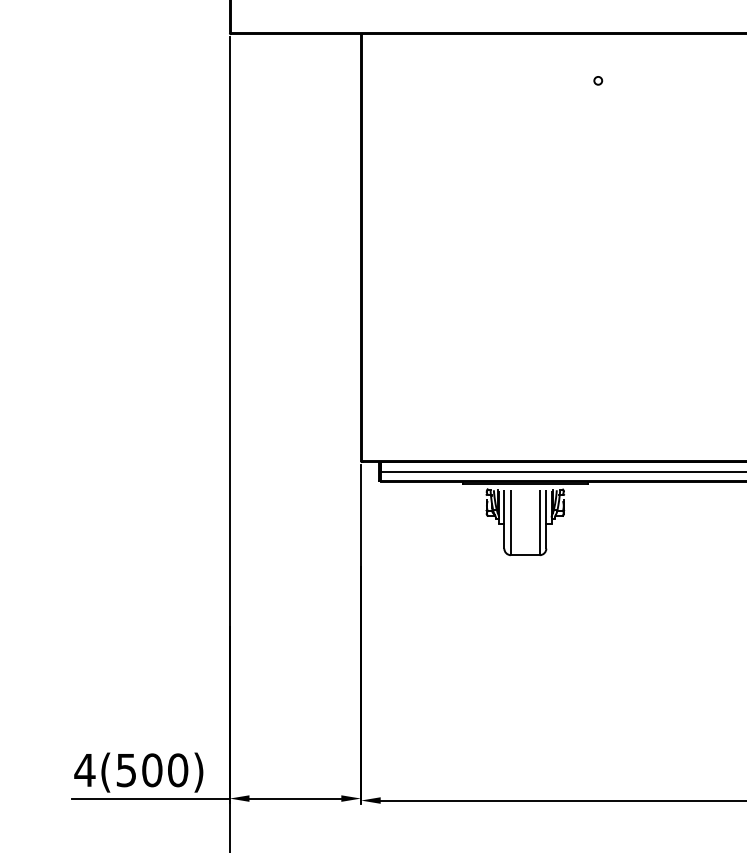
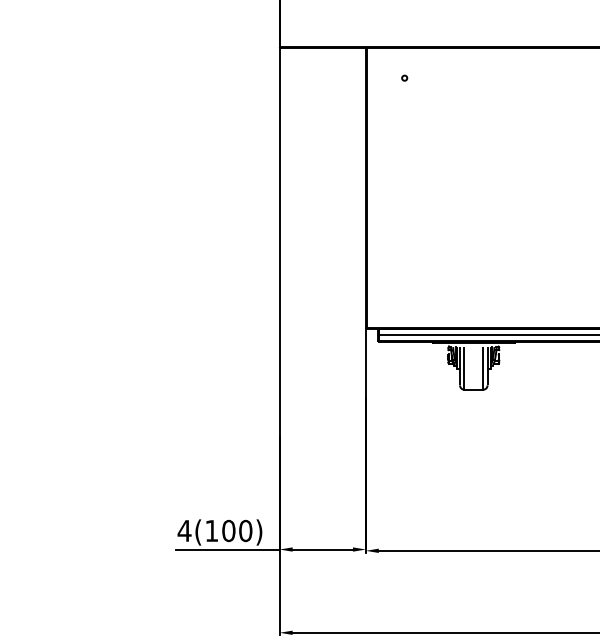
circle: (597, 79) -> (404, 77), moved
text: (125, 771) -> (211, 531), 4(500) -> 4(100)

